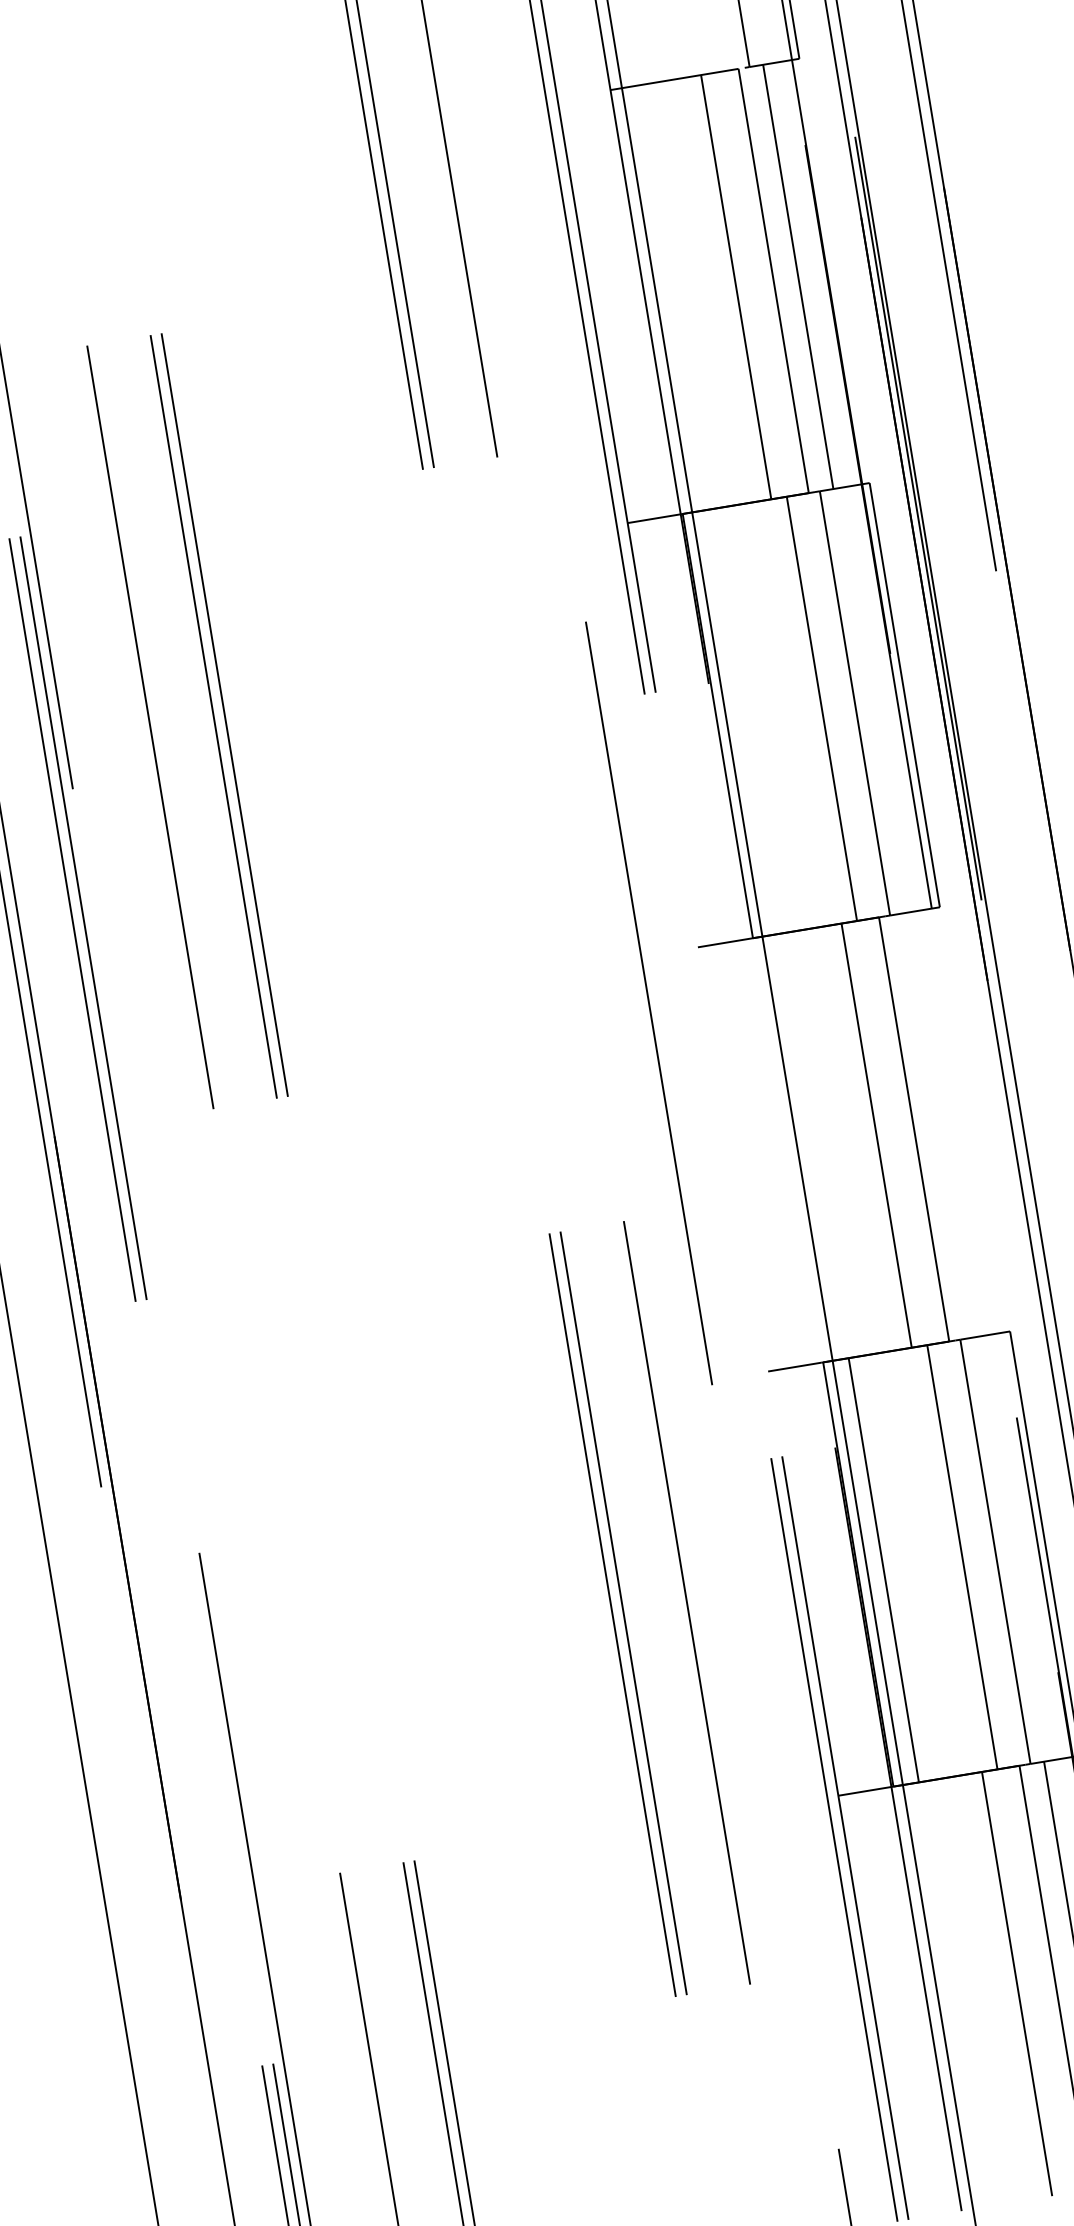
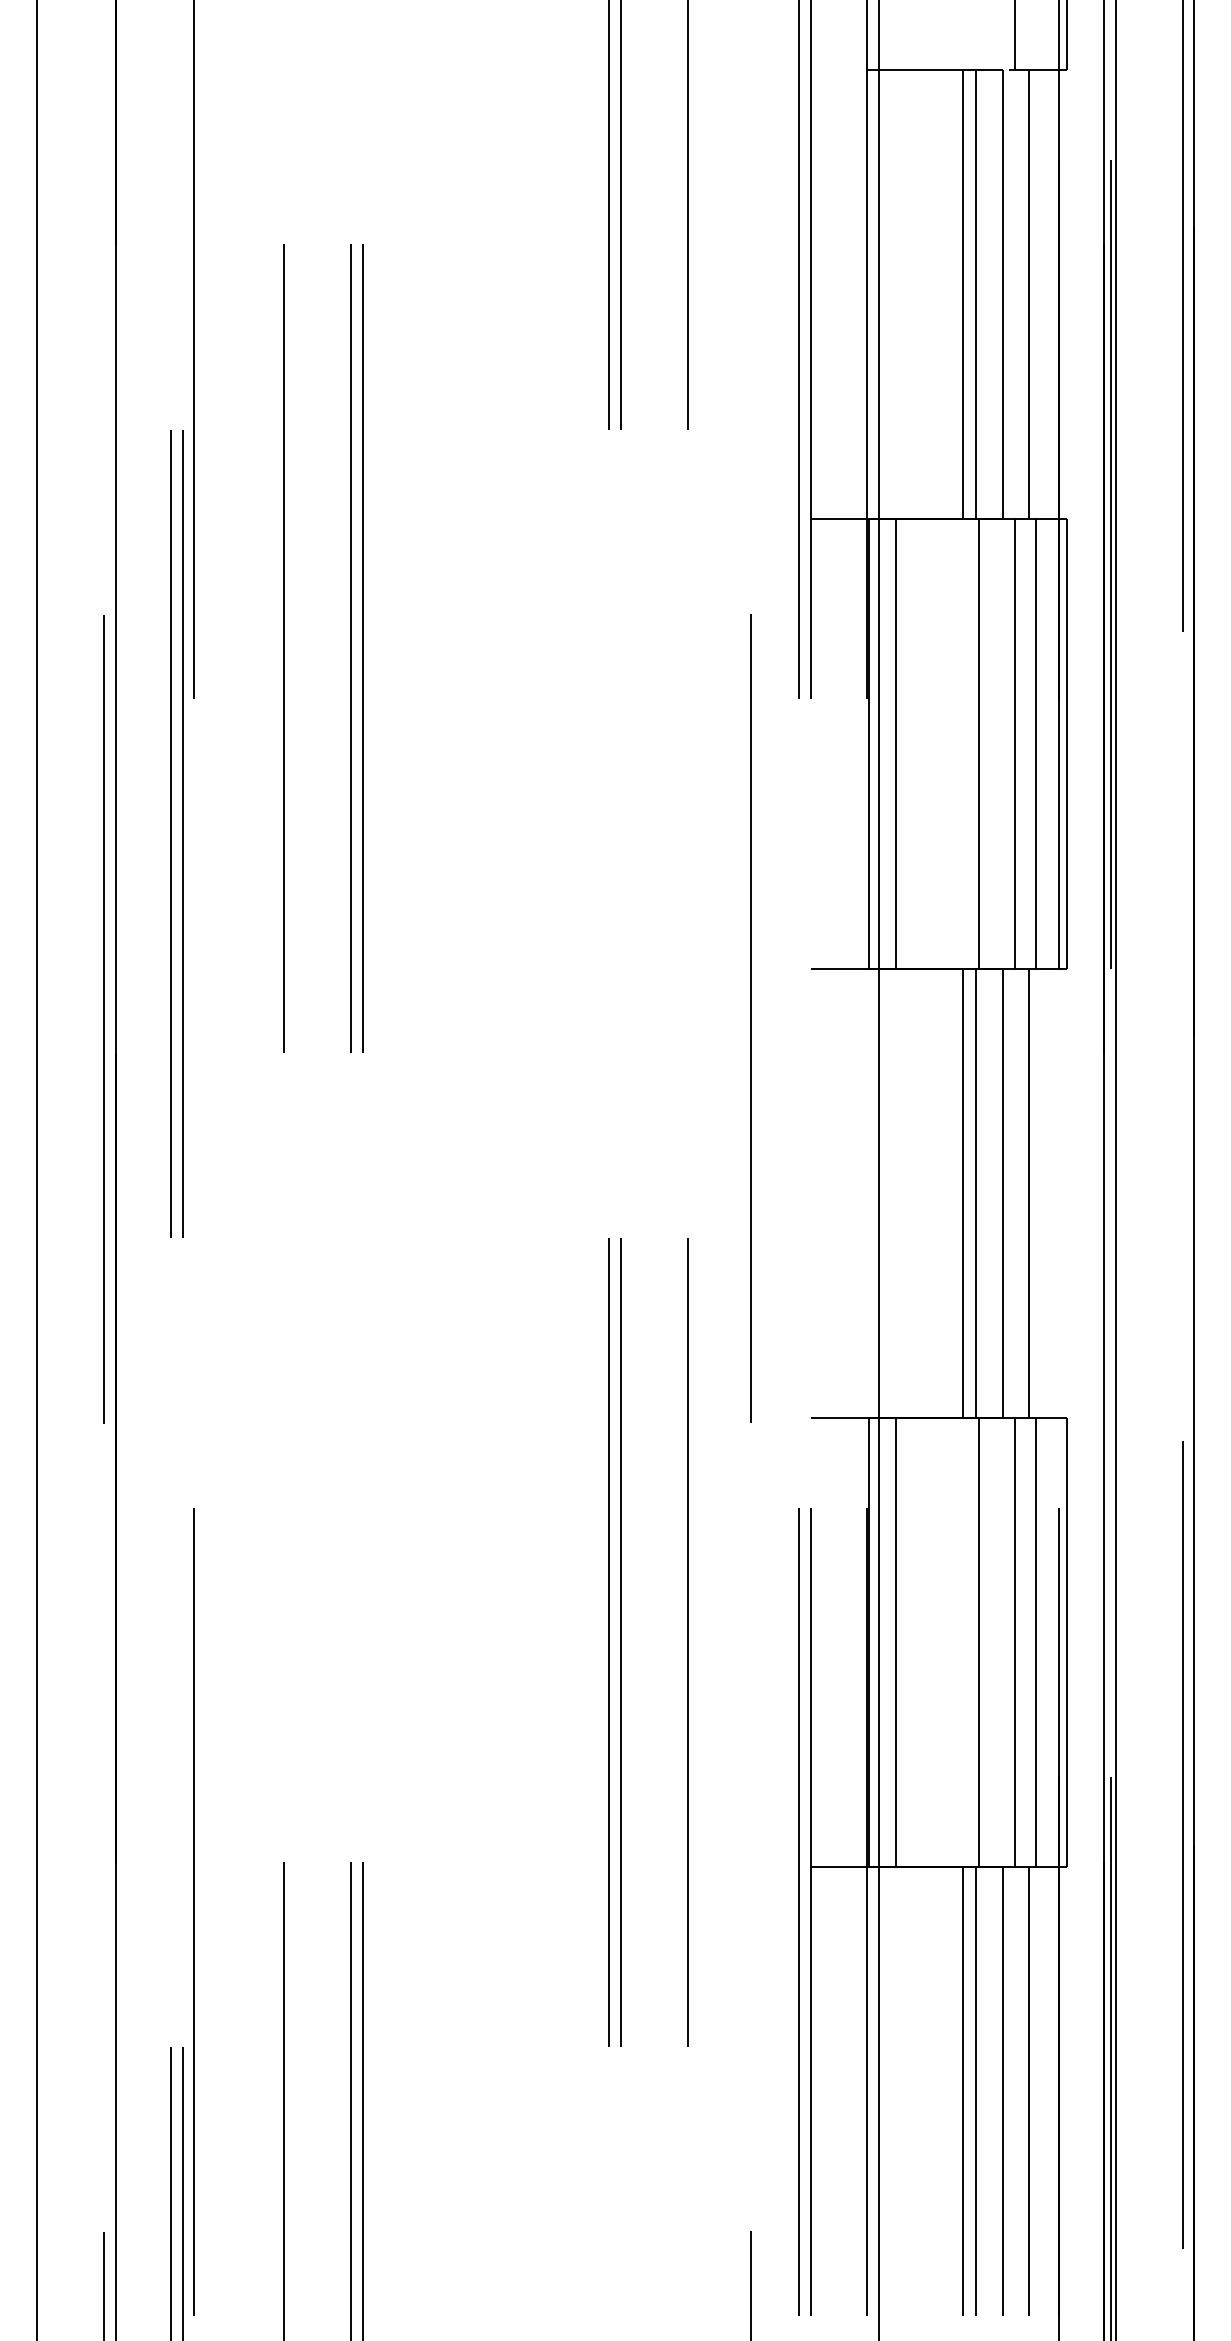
line: (748, 284) -> (976, 294), added
line: (874, 699) -> (1035, 743), added
line: (743, 721) -> (896, 743), added
line: (938, 1124) -> (1028, 1192), added
line: (889, 1132) -> (976, 1192), added
line: (1015, 1548) -> (1035, 1642), added
line: (1029, 1981) -> (976, 2091), added

